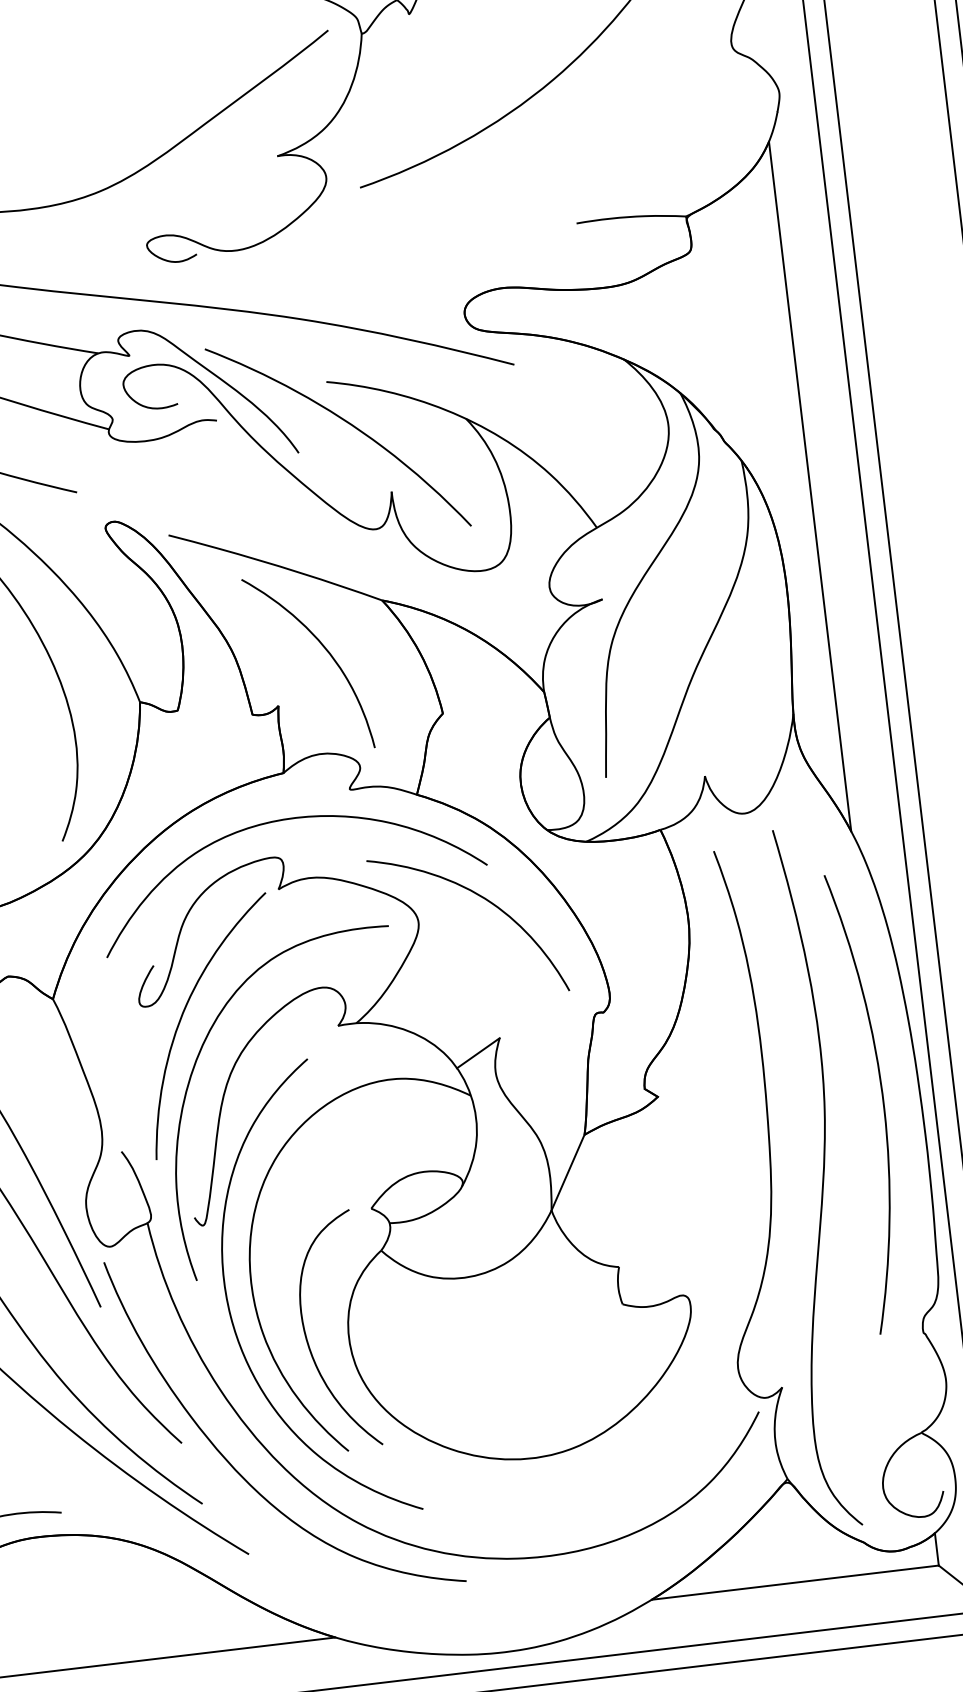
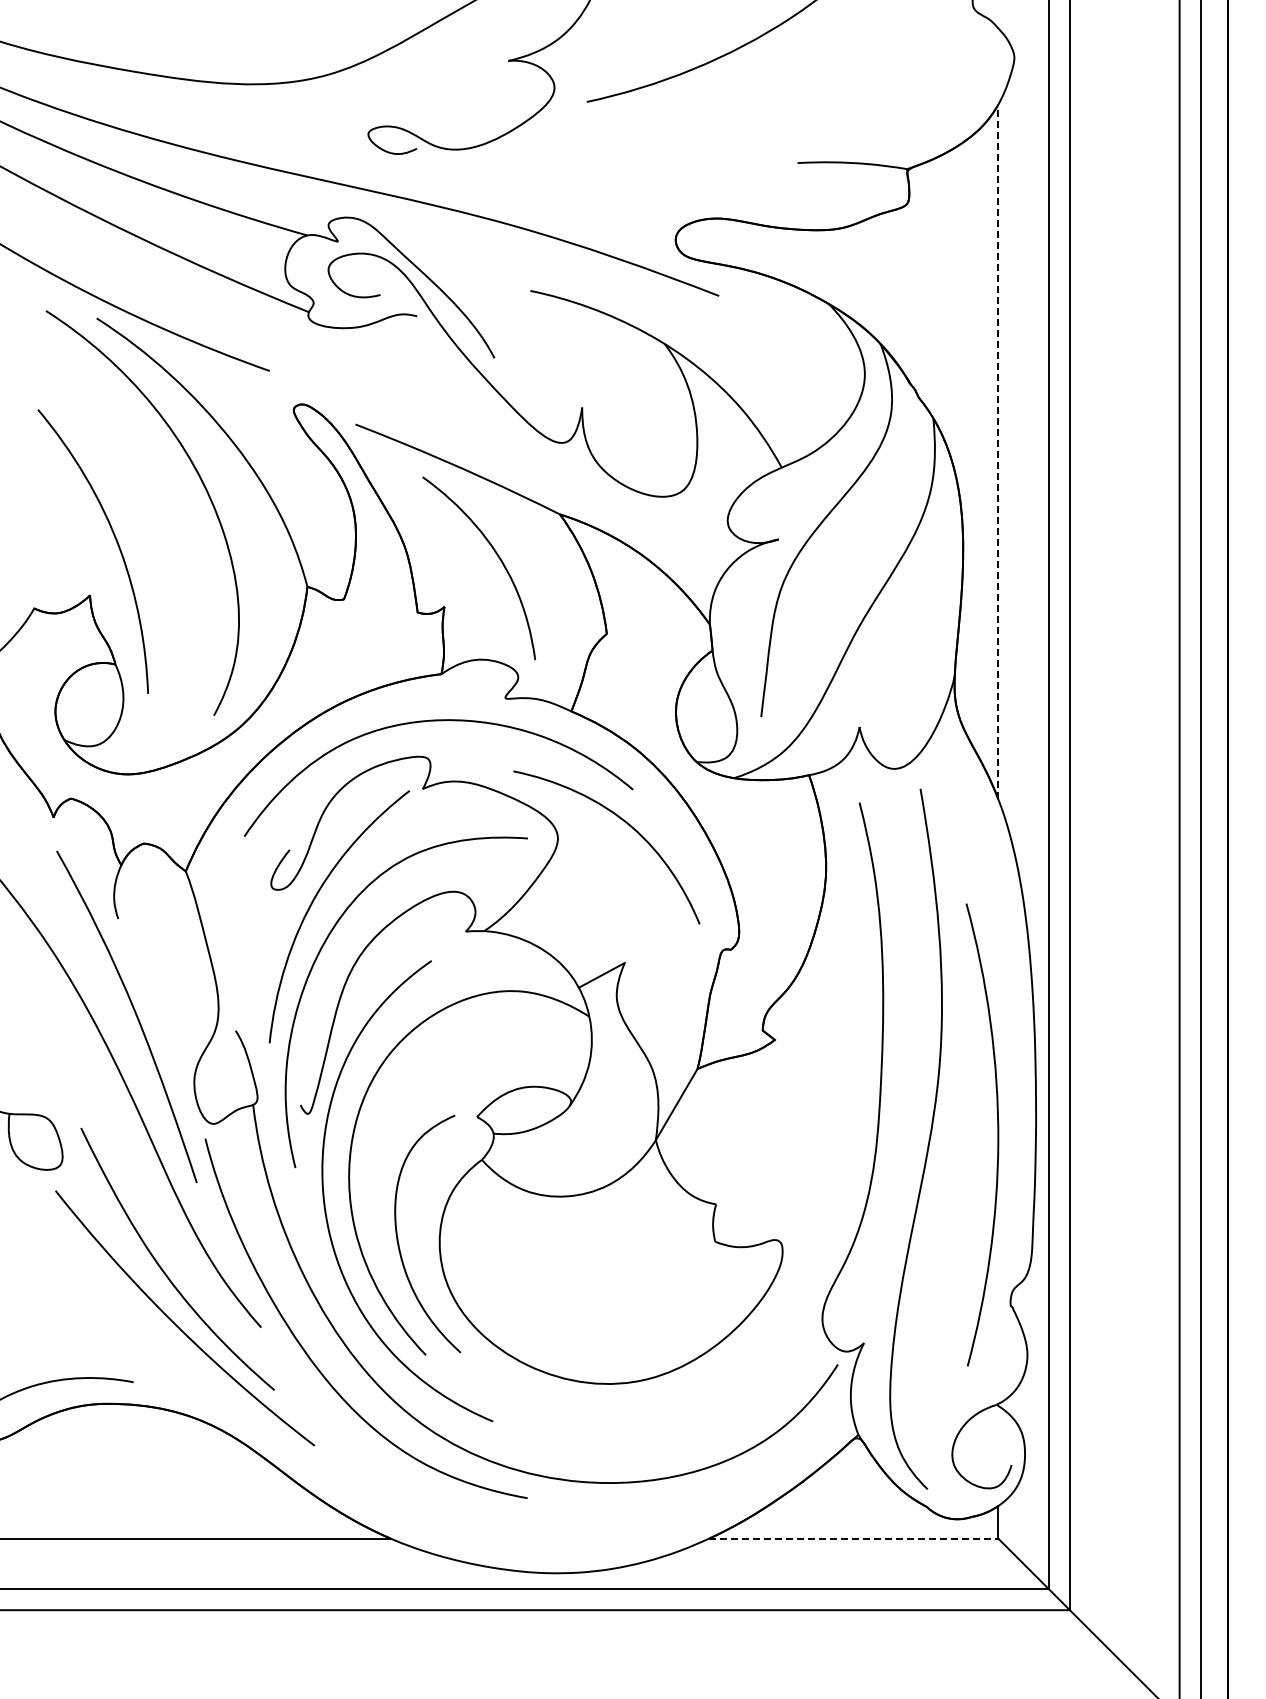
curve: (348, 424) -> (547, 335), removed
line: (810, 486) -> (998, 451), solid -> dashed
curve: (882, 1100) -> (997, 1134), moved
line: (795, 1582) -> (854, 1538), solid -> dashed

